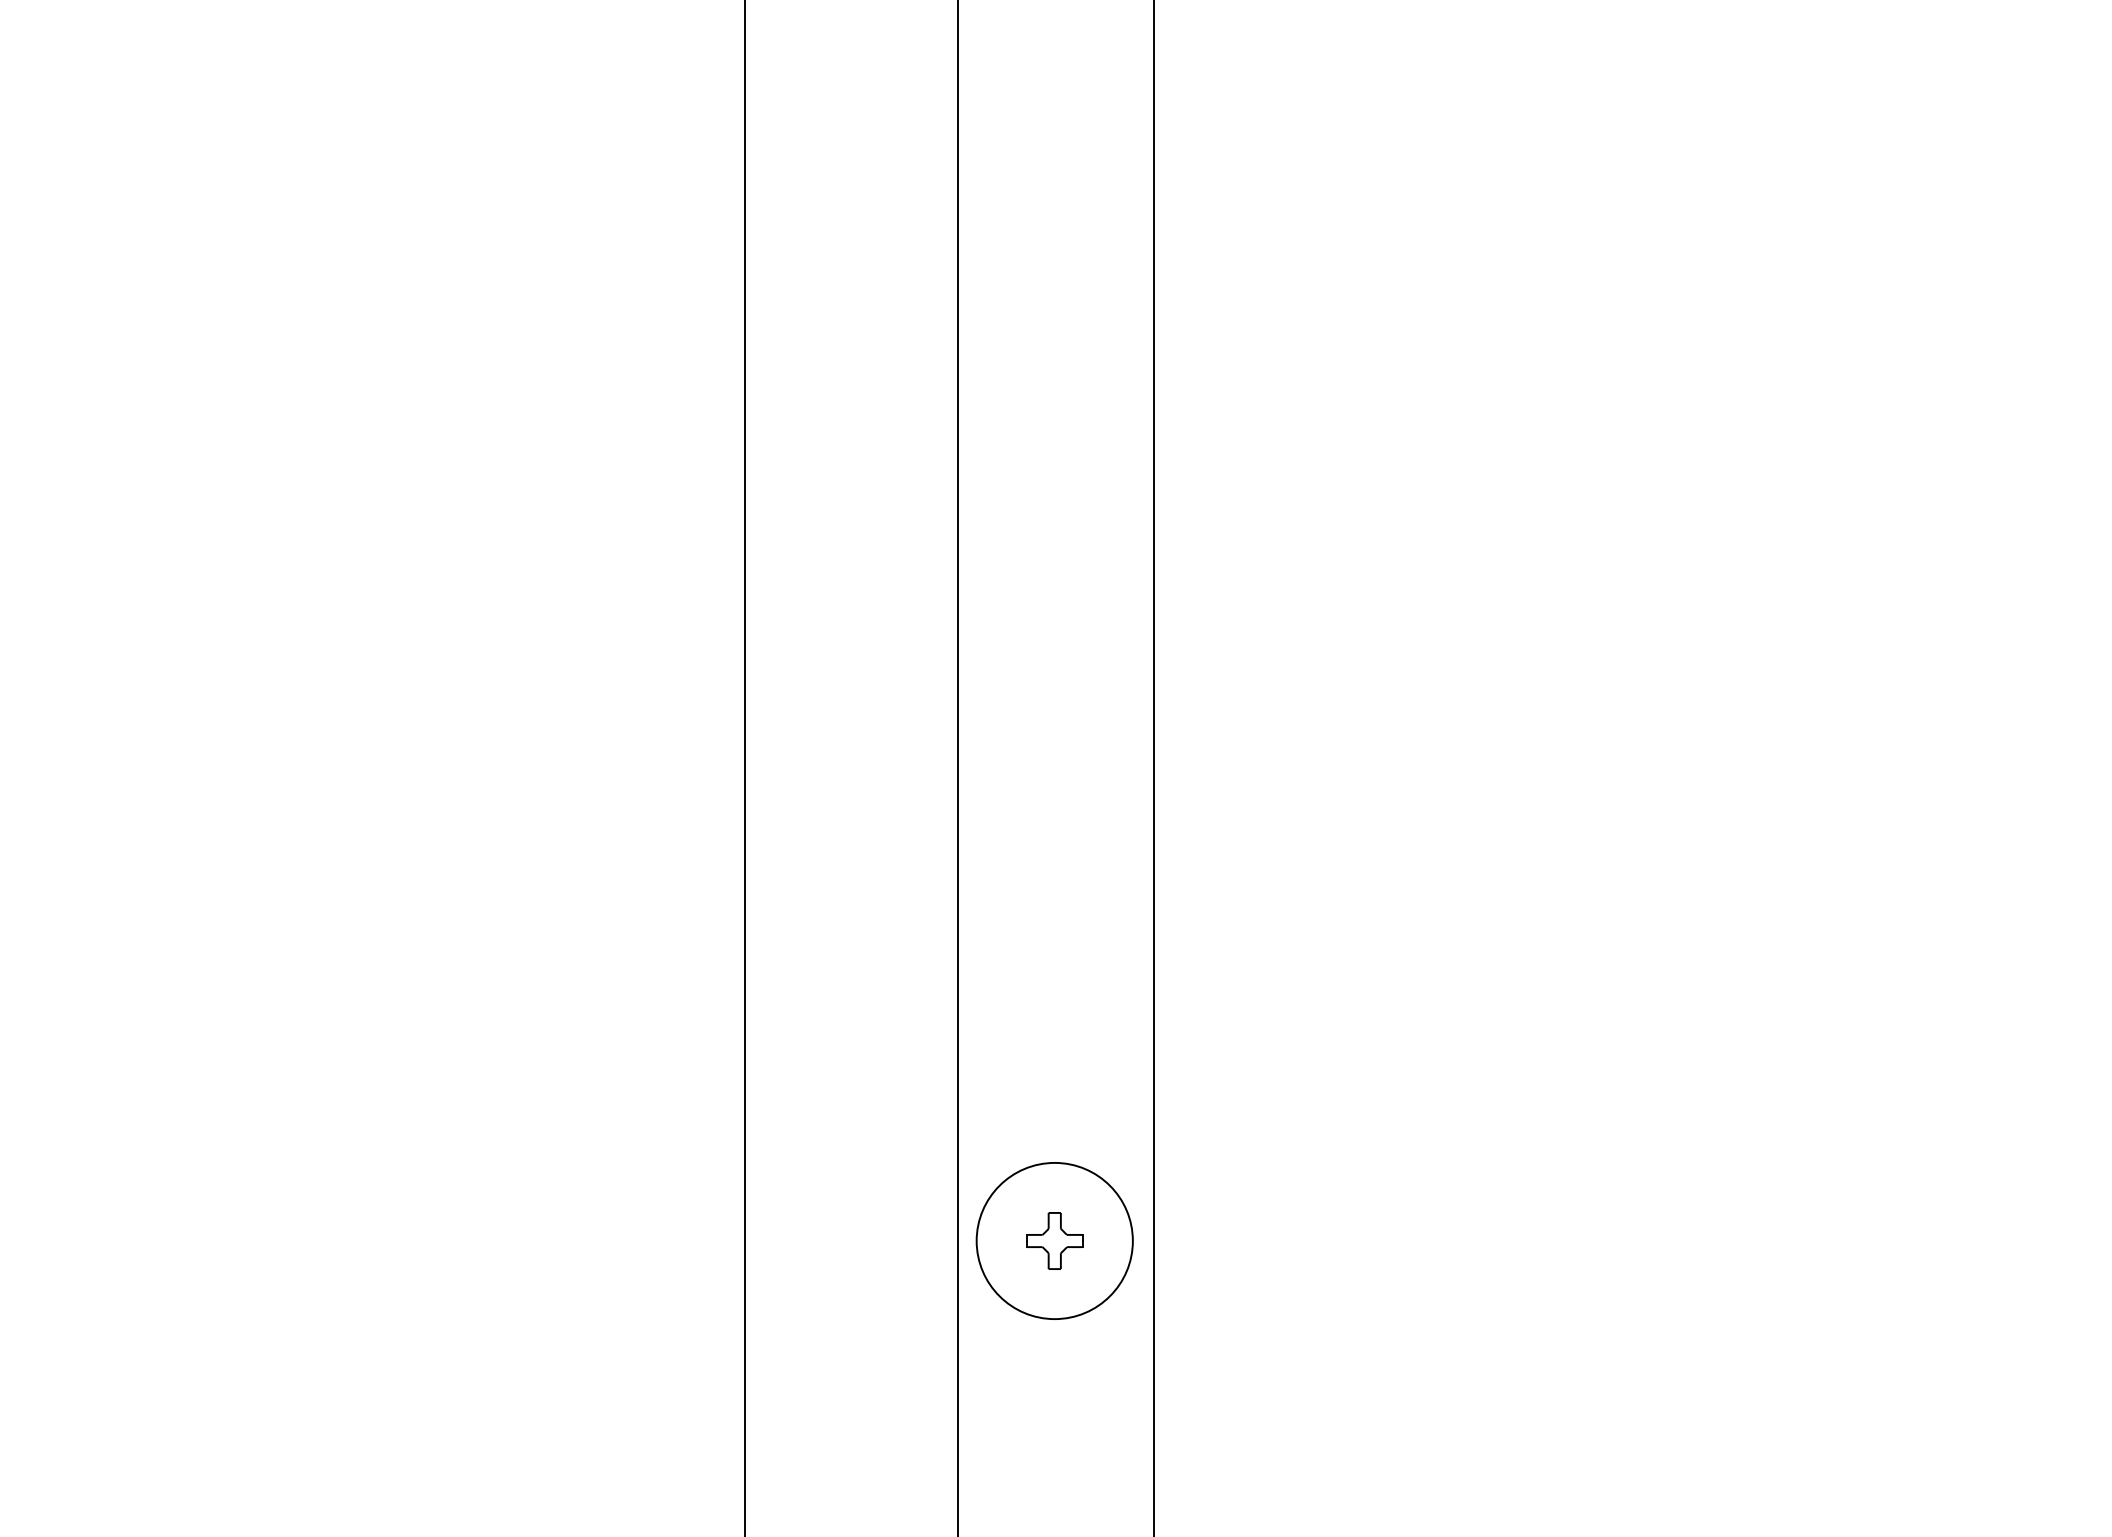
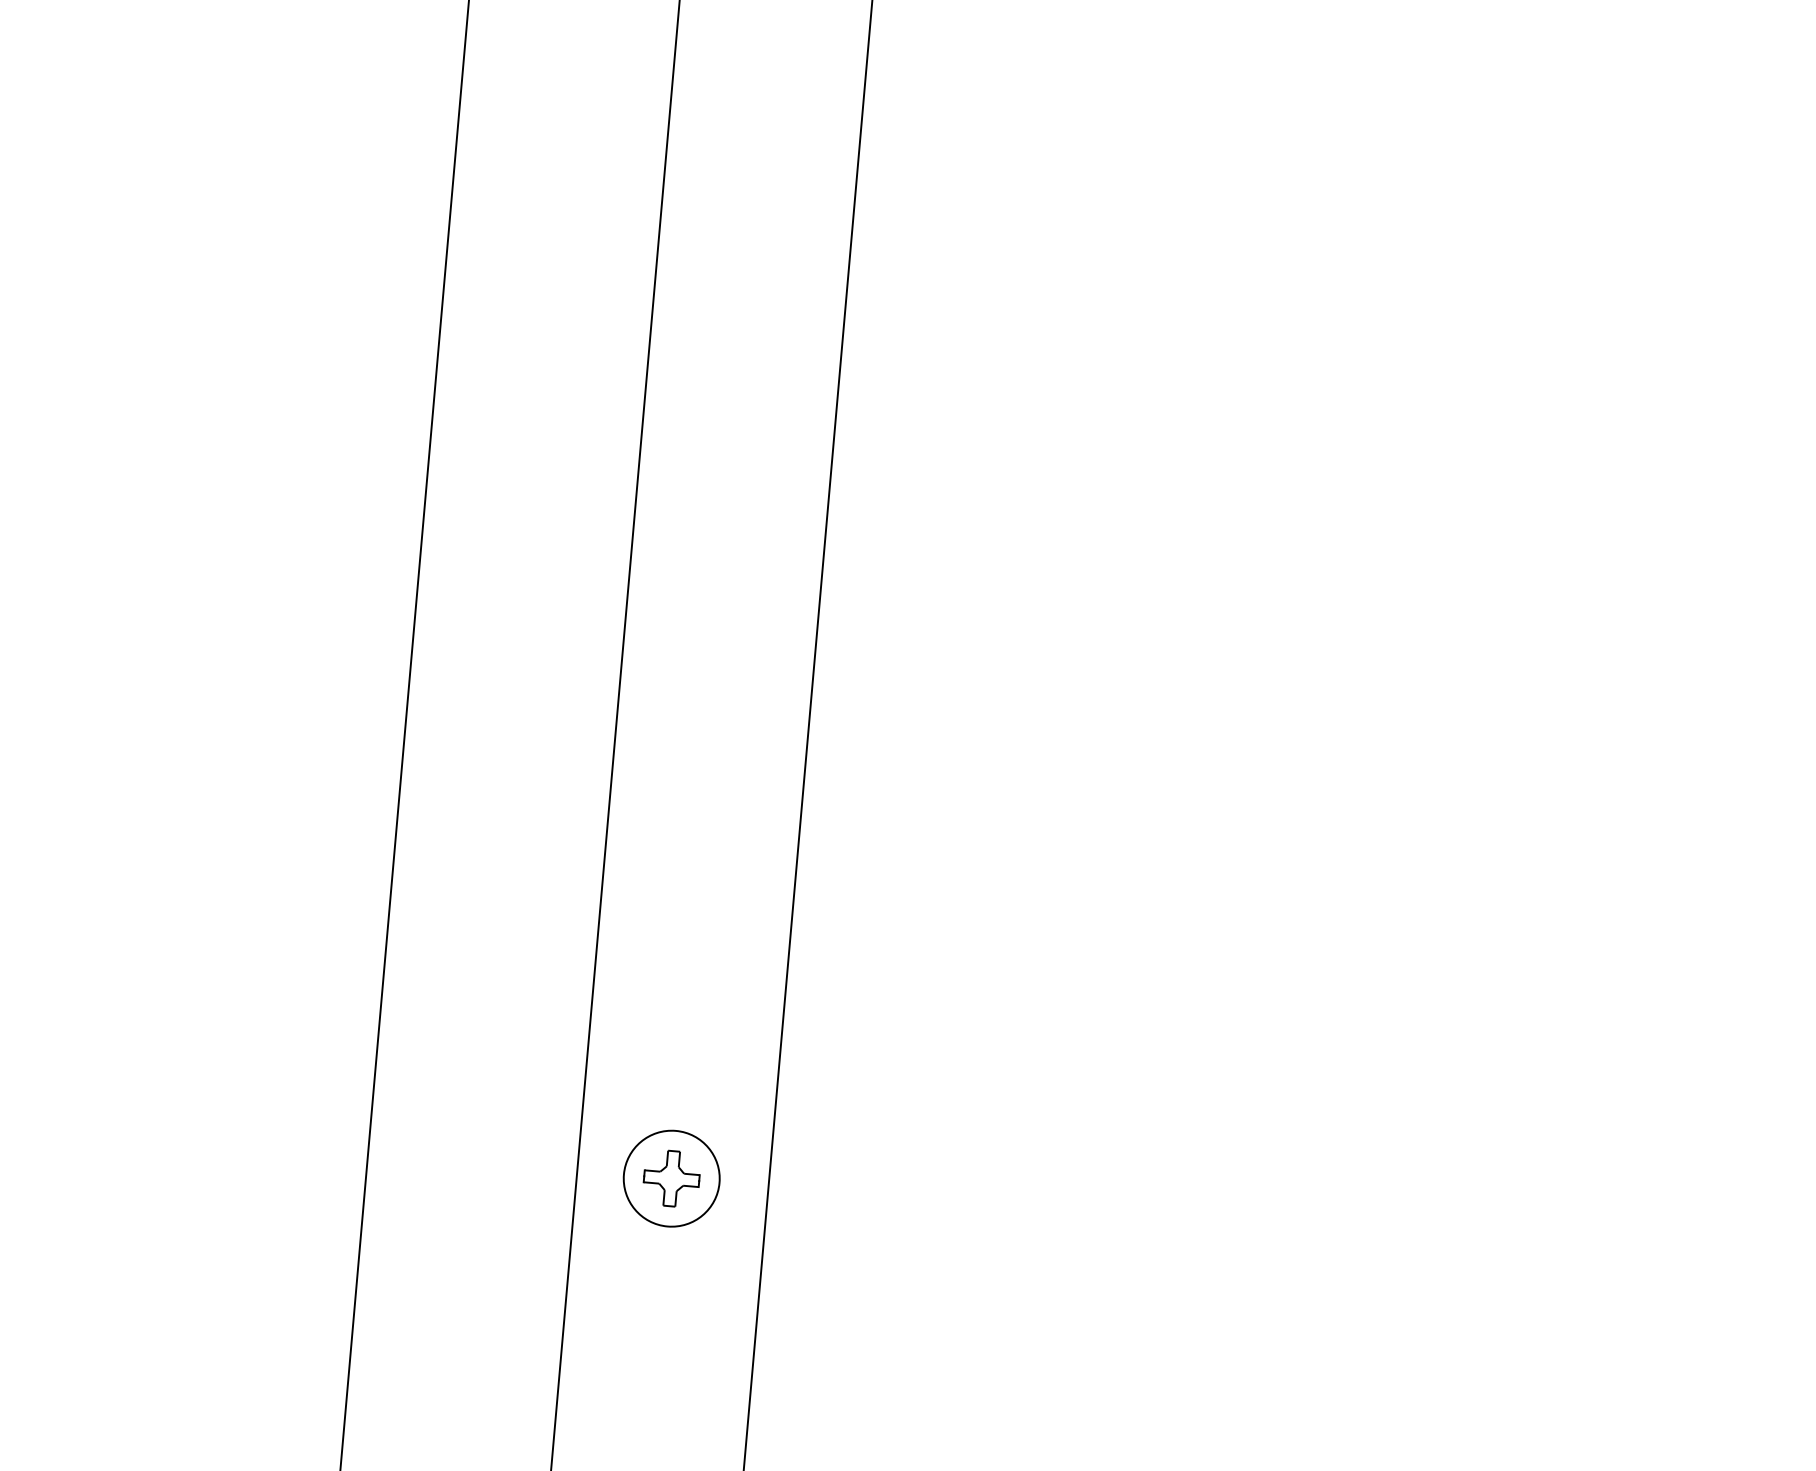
circle: (1054, 1240) -> (671, 1178), size x0.62

